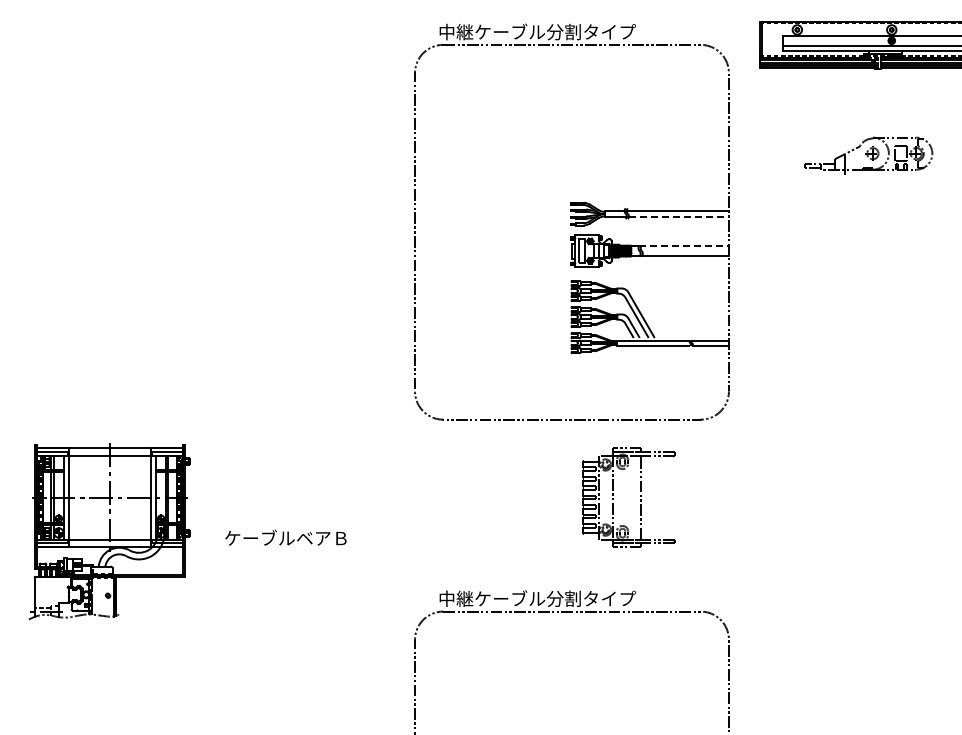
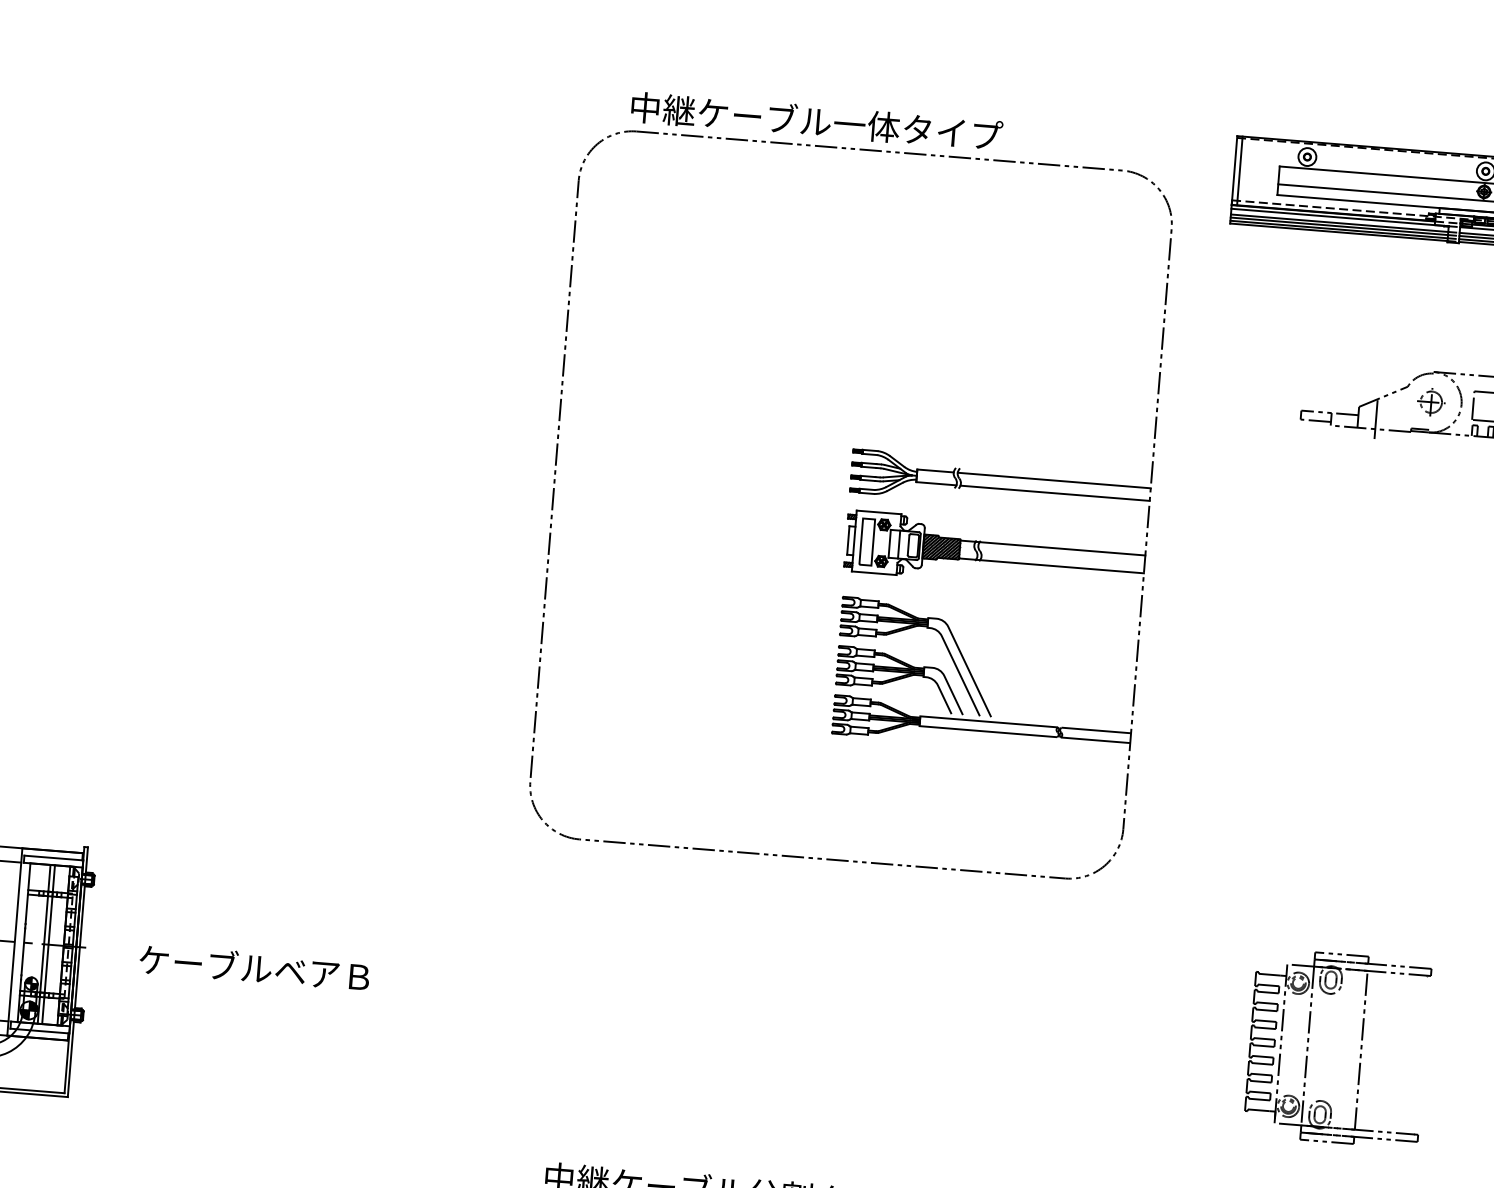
text: (564, 31) -> (867, 124), 中継ケーブル分割タイプ -> 中継ケーブル一体タイプ
line: (679, 217) -> (1056, 493), dashed -> solid
line: (684, 246) -> (1061, 548), dashed -> solid
part: (640, 496) -> (1359, 1048), moved
text: (285, 537) -> (254, 966), moved

